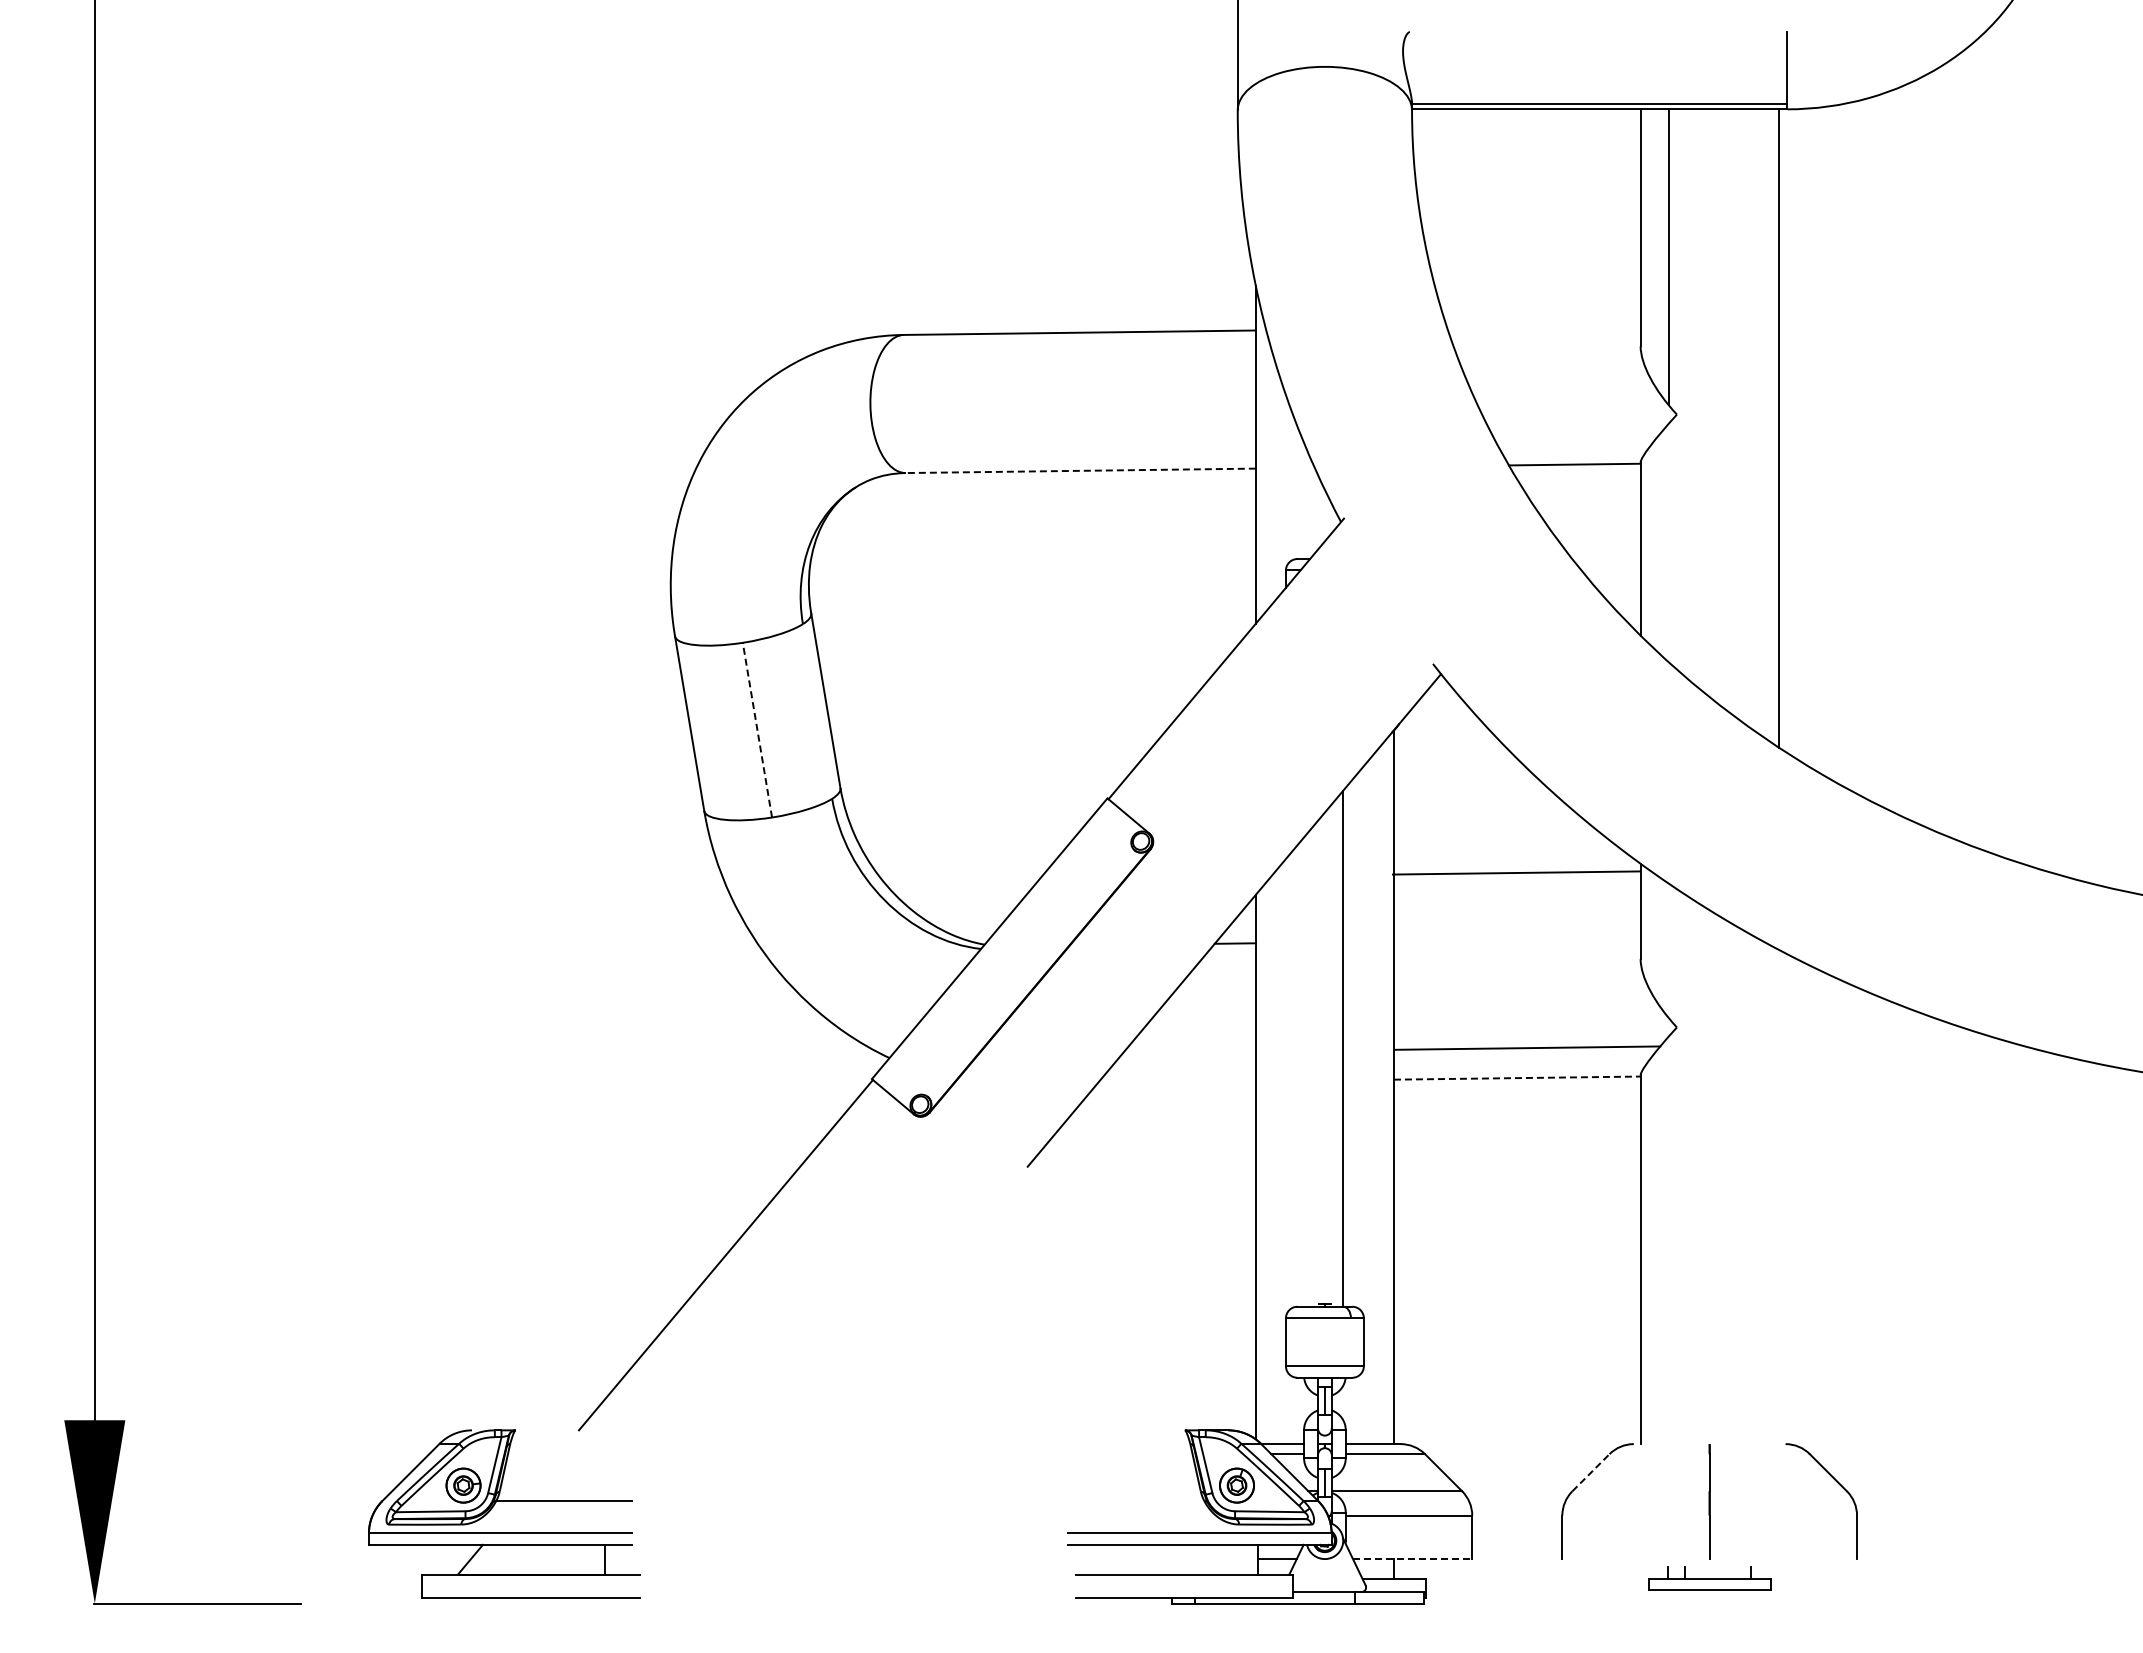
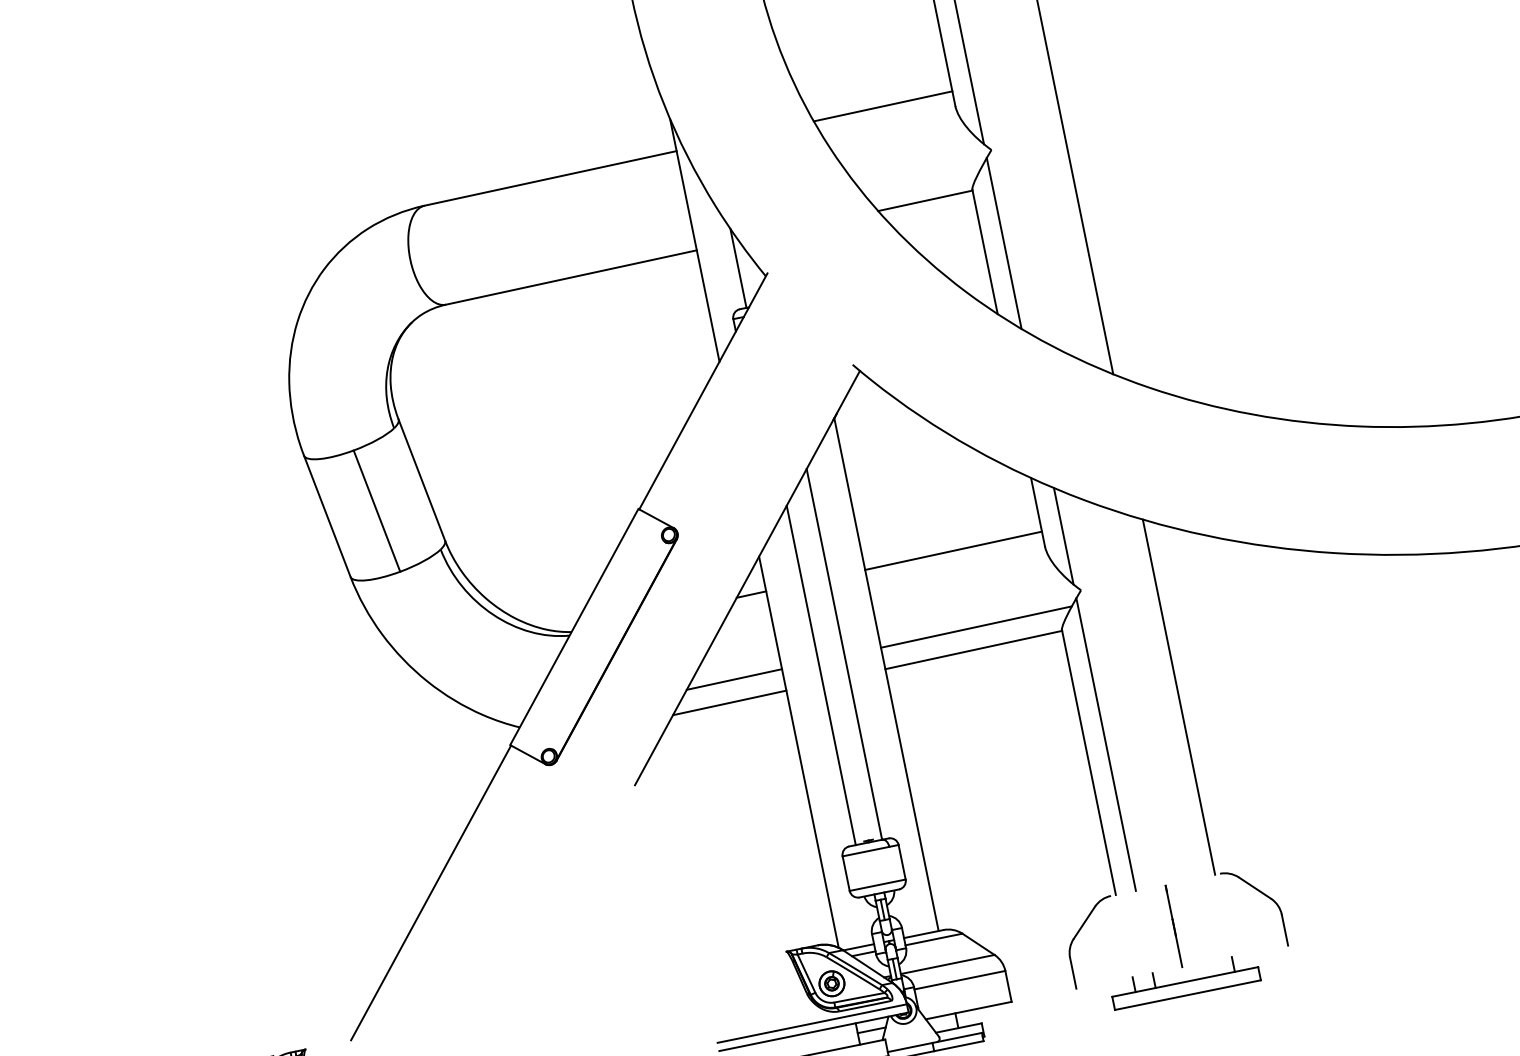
line: (1543, 326) -> (882, 106), added
line: (1080, 470) -> (571, 277), dashed -> solid
line: (1306, 504) -> (738, 268), added
line: (1668, 543) -> (1004, 243), added
line: (757, 730) -> (377, 511), dashed -> solid
line: (1515, 872) -> (952, 550), moved
line: (1668, 950) -> (1063, 536), added
line: (1188, 1052) -> (733, 679), added
line: (1306, 1070) -> (821, 675), added
line: (1517, 1078) -> (973, 650), dashed -> solid
line: (1176, 1082) -> (729, 703), added
line: (1778, 1196) -> (1178, 696), added
line: (1668, 1240) -> (1106, 744), added
line: (1591, 1472) -> (1084, 922), dashed -> solid
line: (1412, 1558) -> (968, 1010), dashed -> solid
part: (1709, 1578) -> (1185, 981), size x1.67

